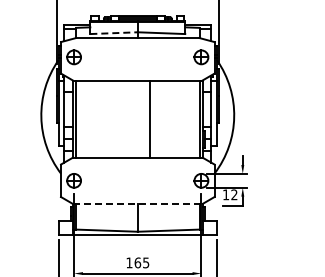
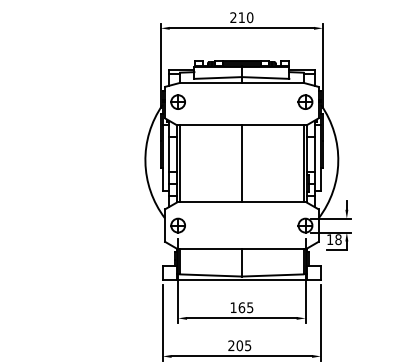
line: (114, 32) -> (218, 77), dashed -> solid
line: (149, 118) -> (241, 163), moved
text: (234, 194) -> (338, 239), 12 -> 18
line: (137, 203) -> (241, 248), dashed -> solid

